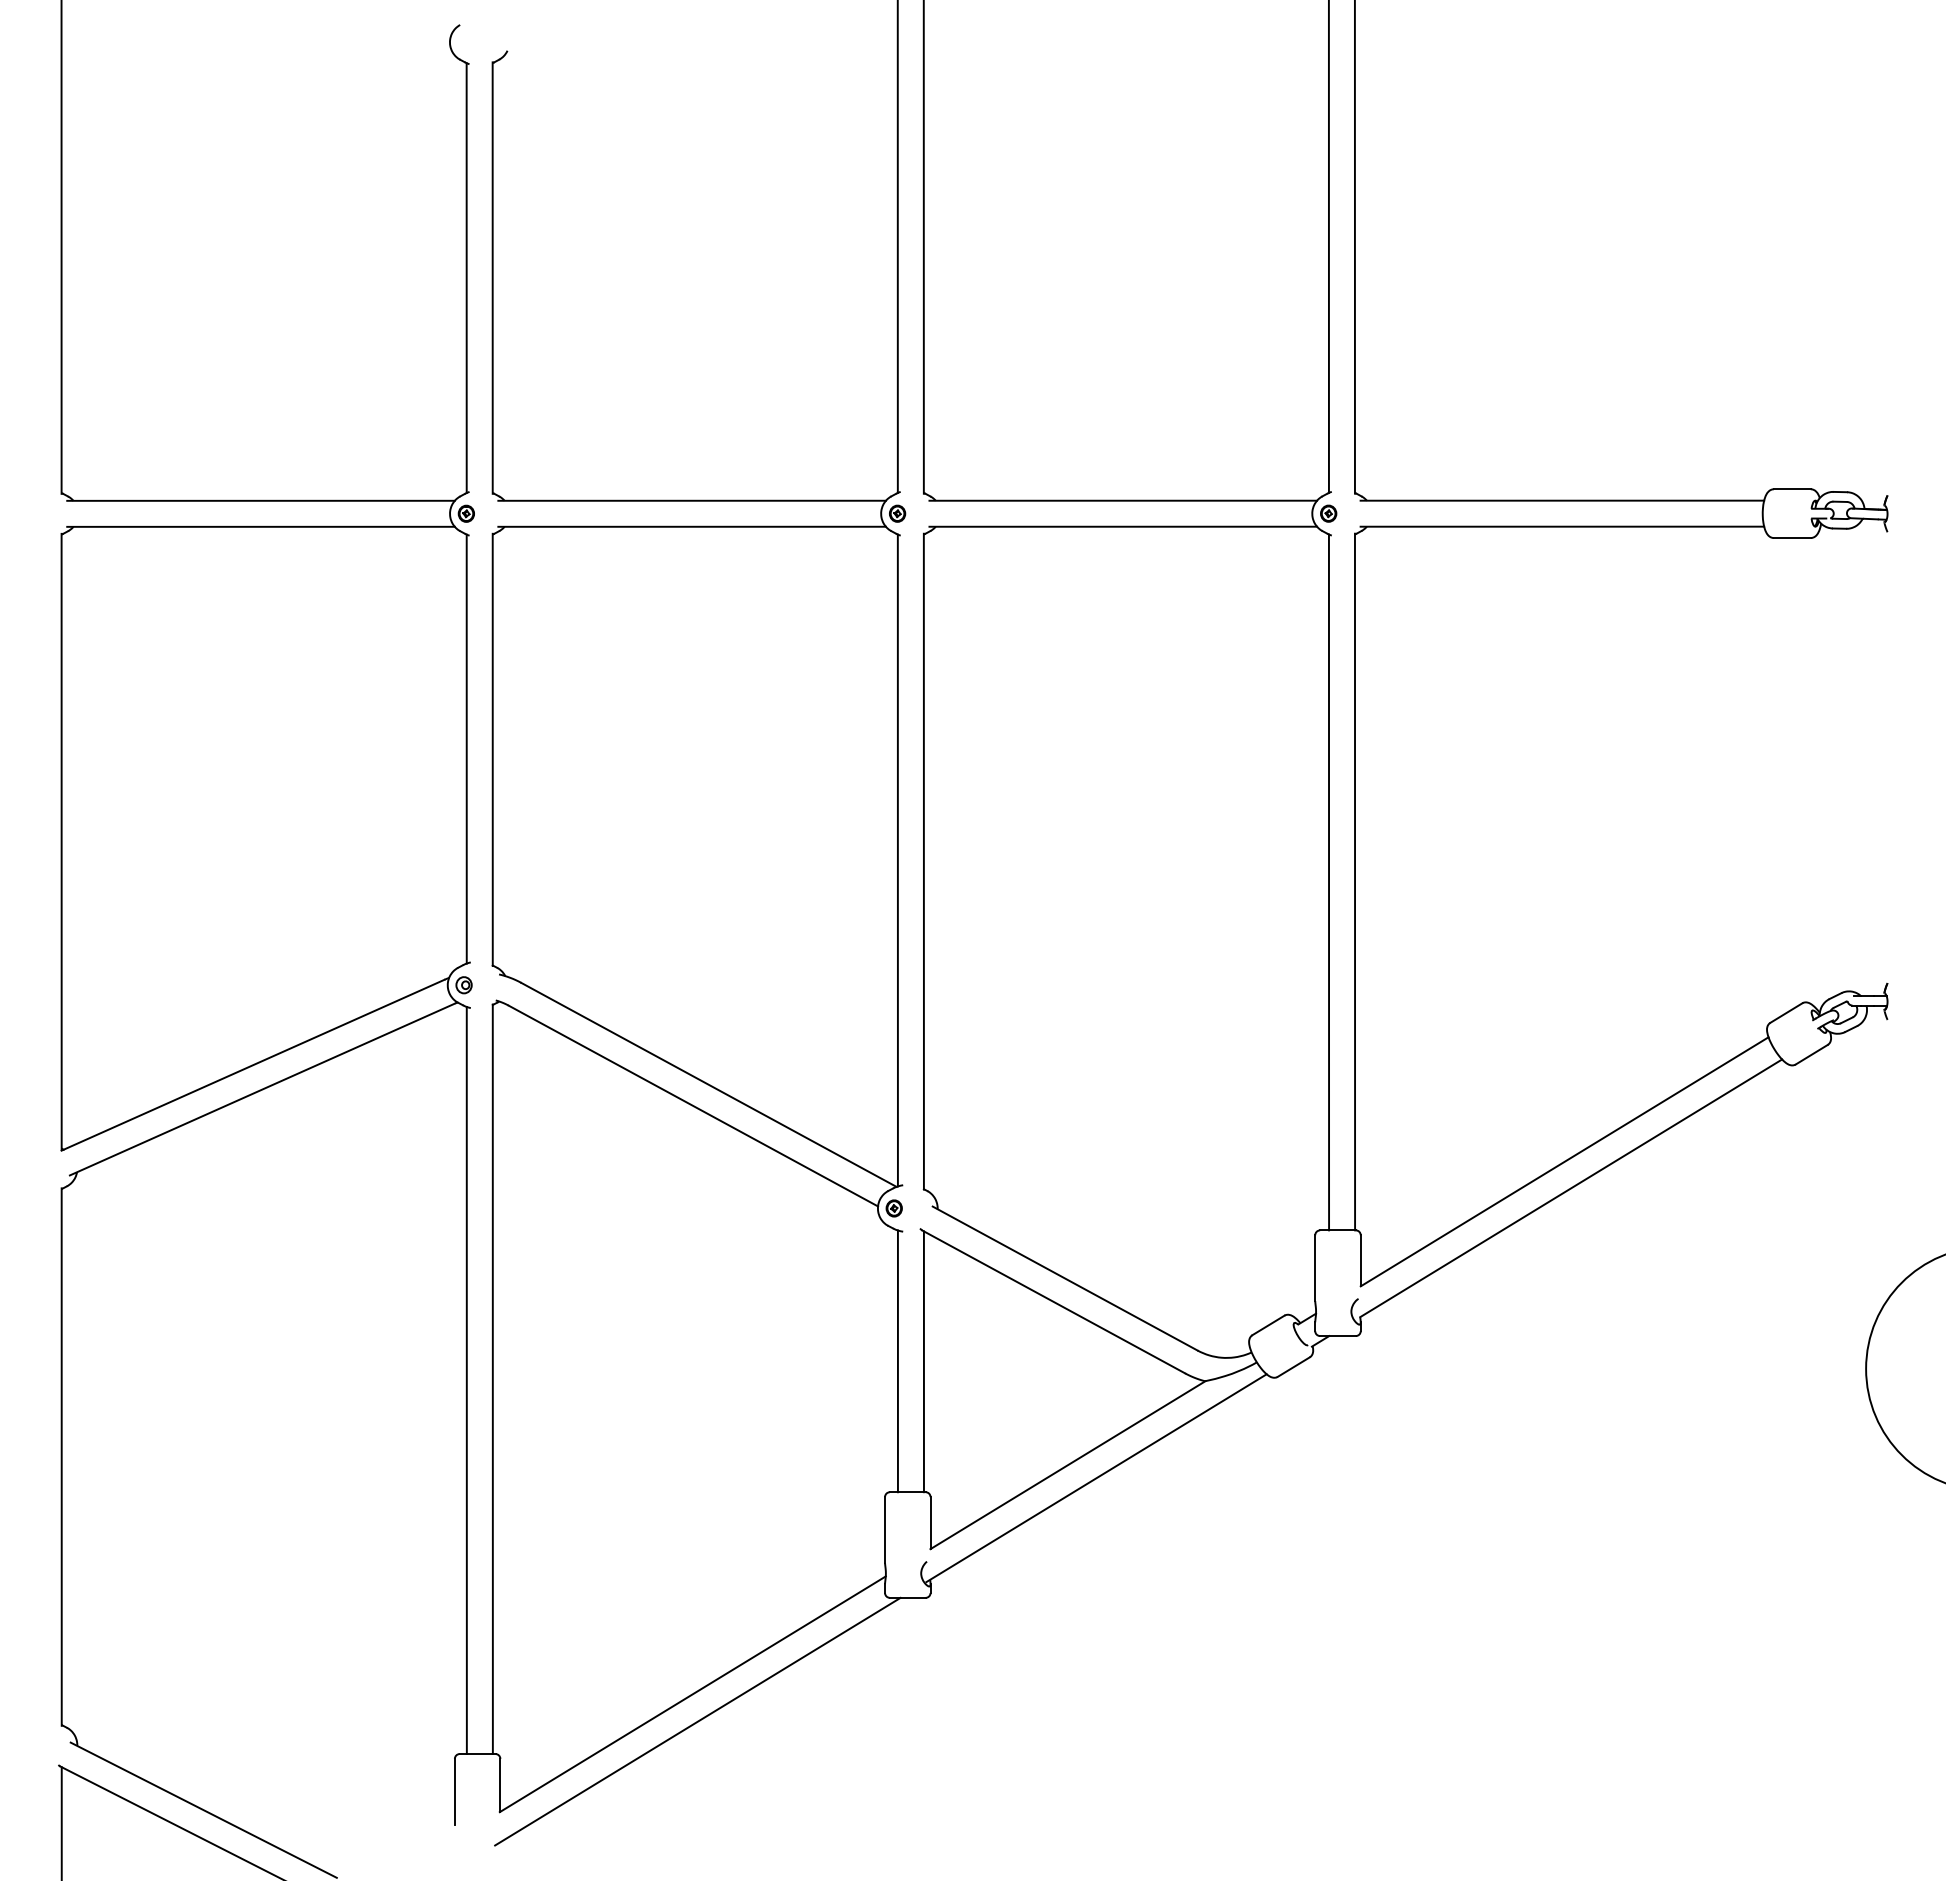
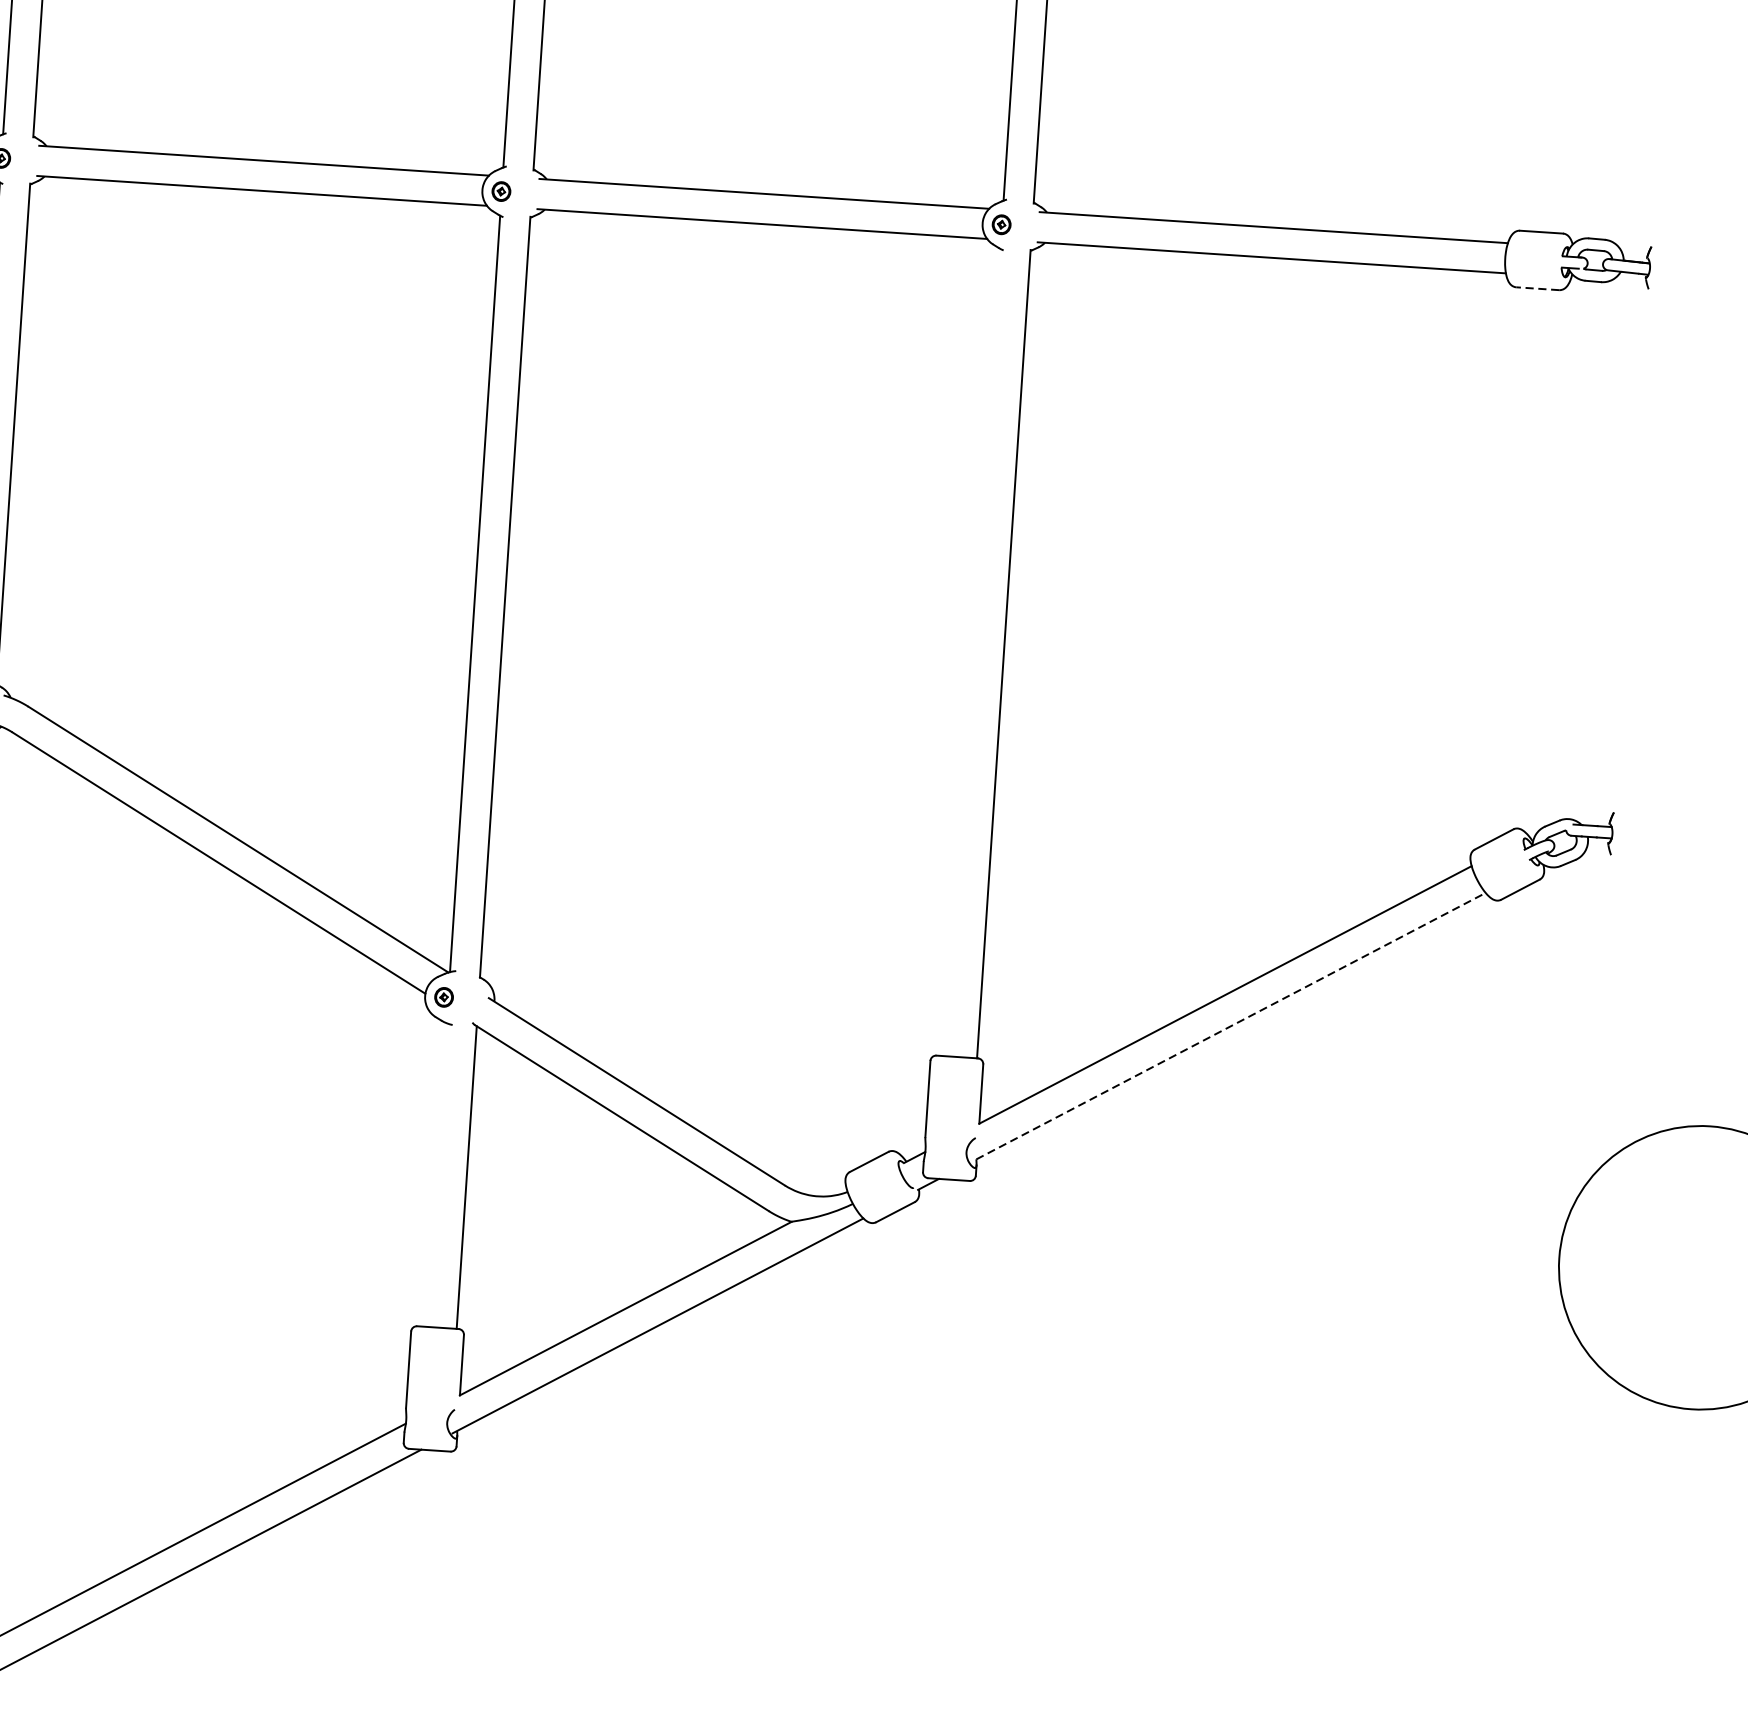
line: (1791, 538) -> (1536, 289), solid -> dashed
line: (1328, 882) -> (973, 652), removed
line: (1571, 1188) -> (1231, 1026), solid -> dashed
line: (897, 1361) -> (436, 1175), removed

